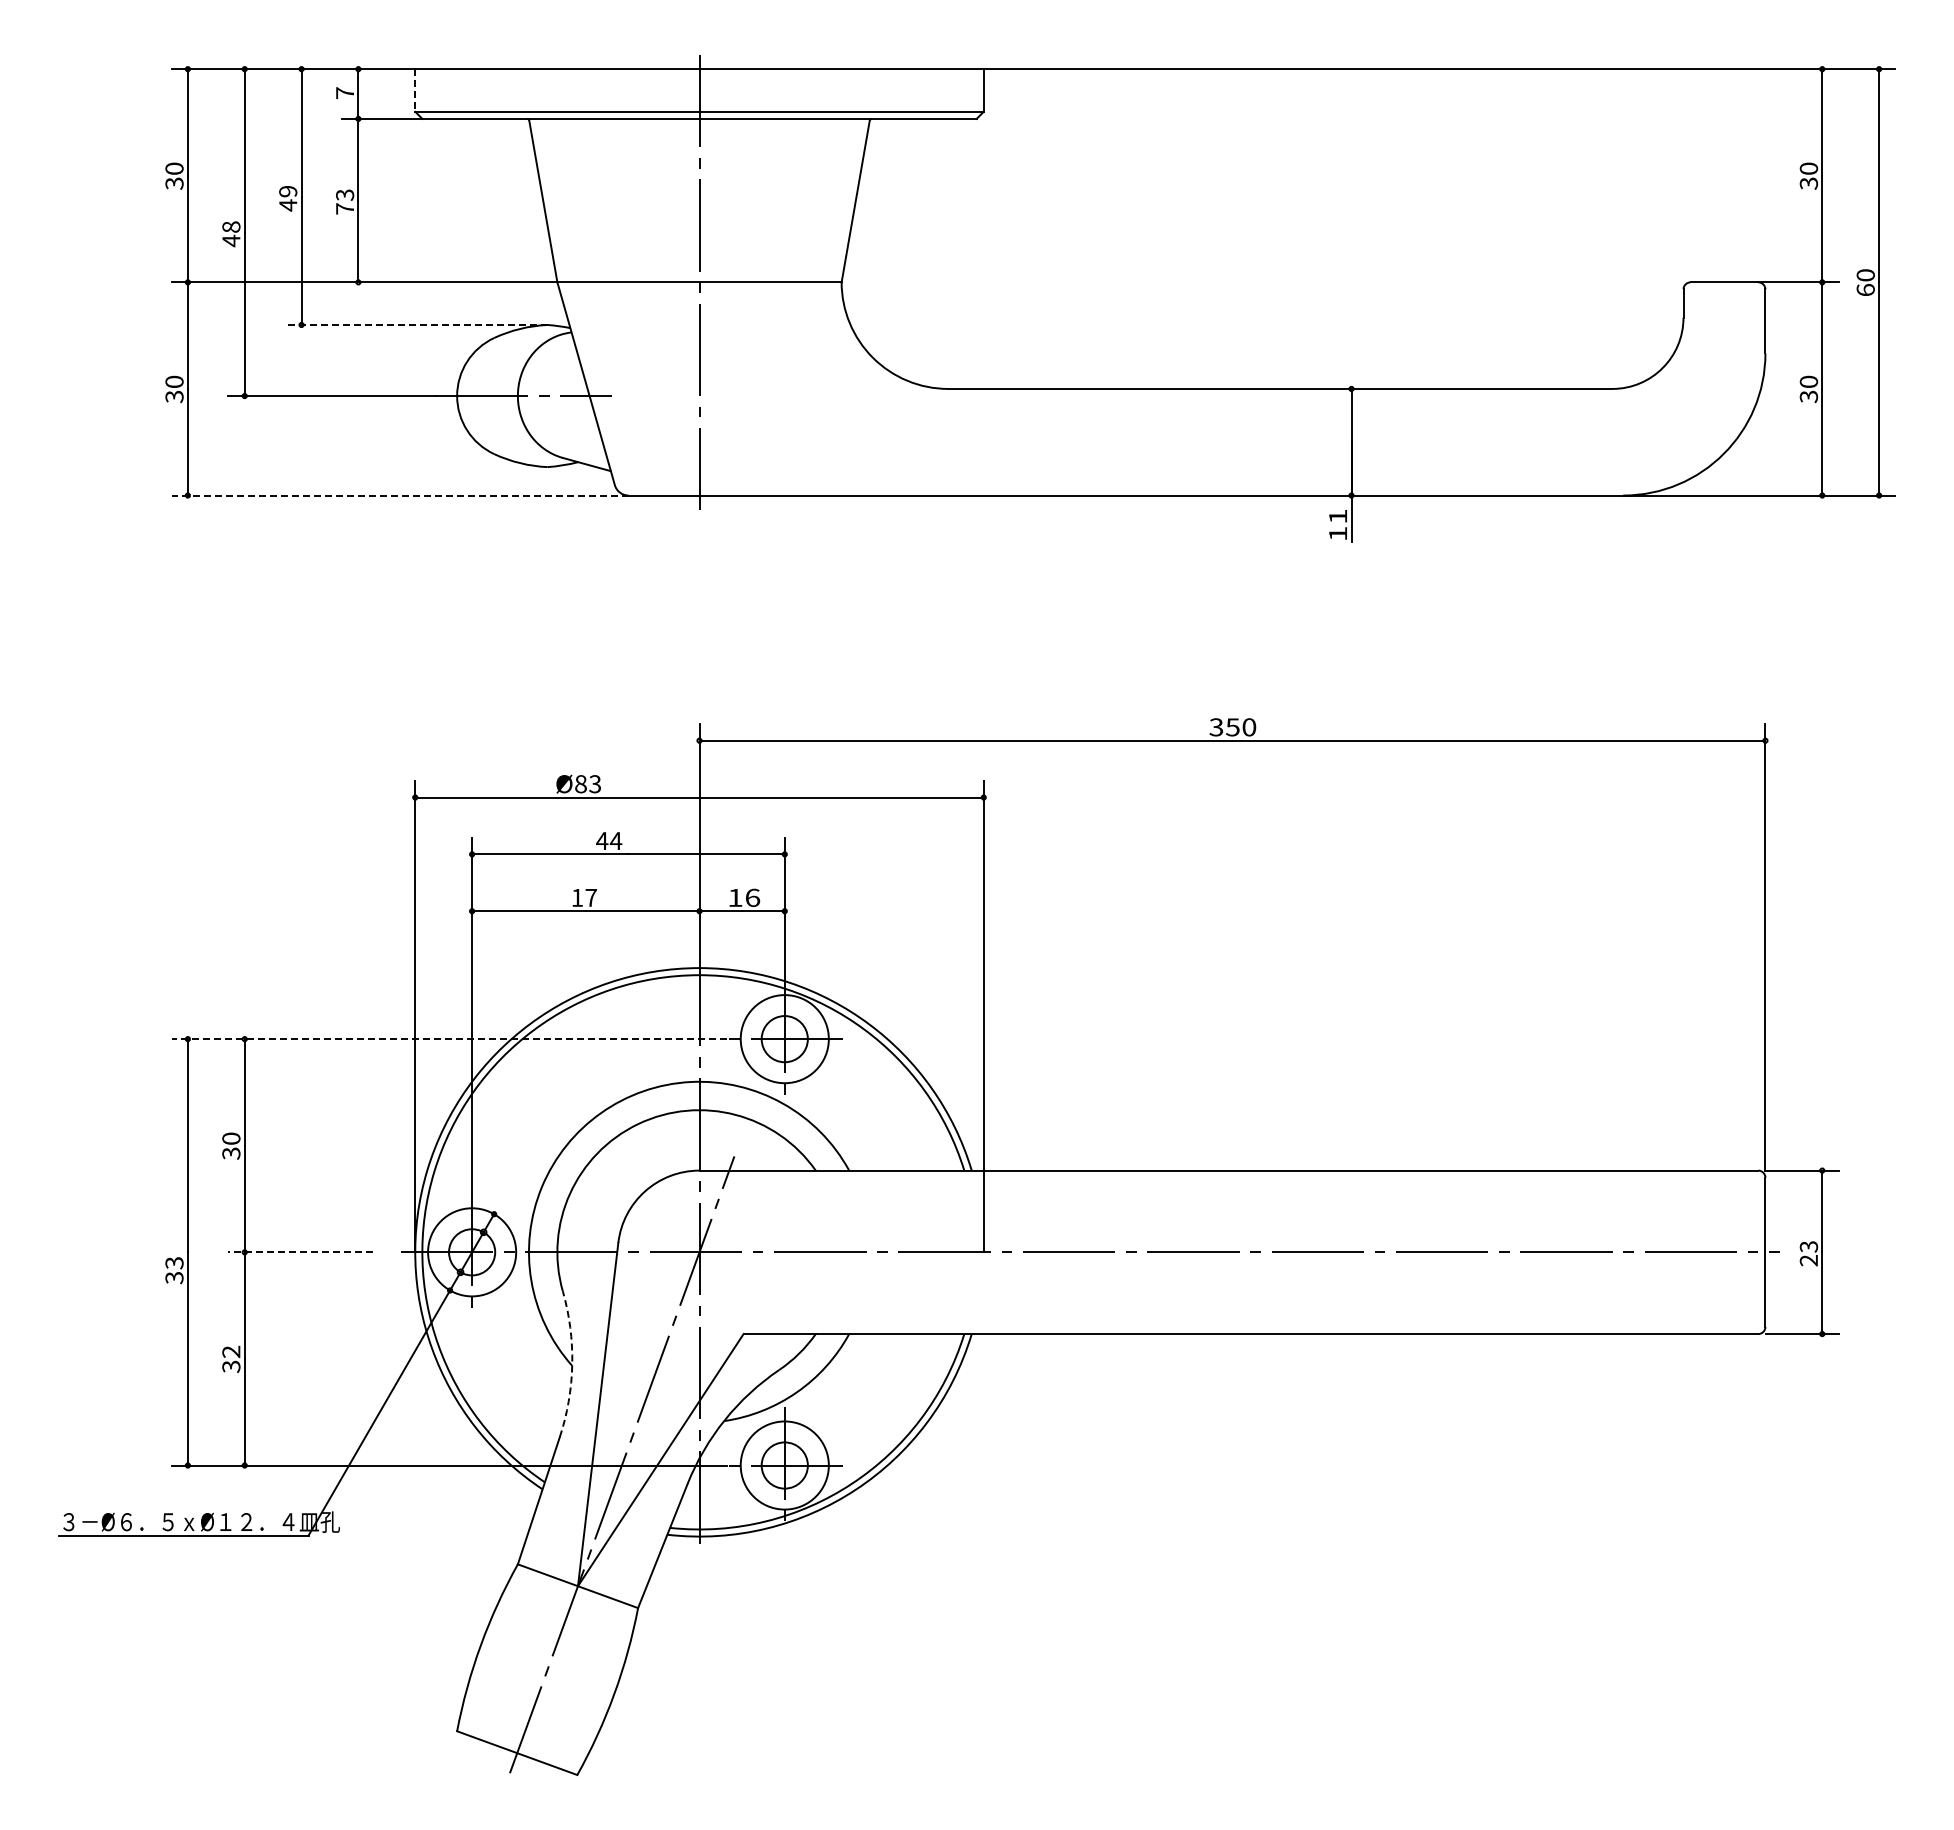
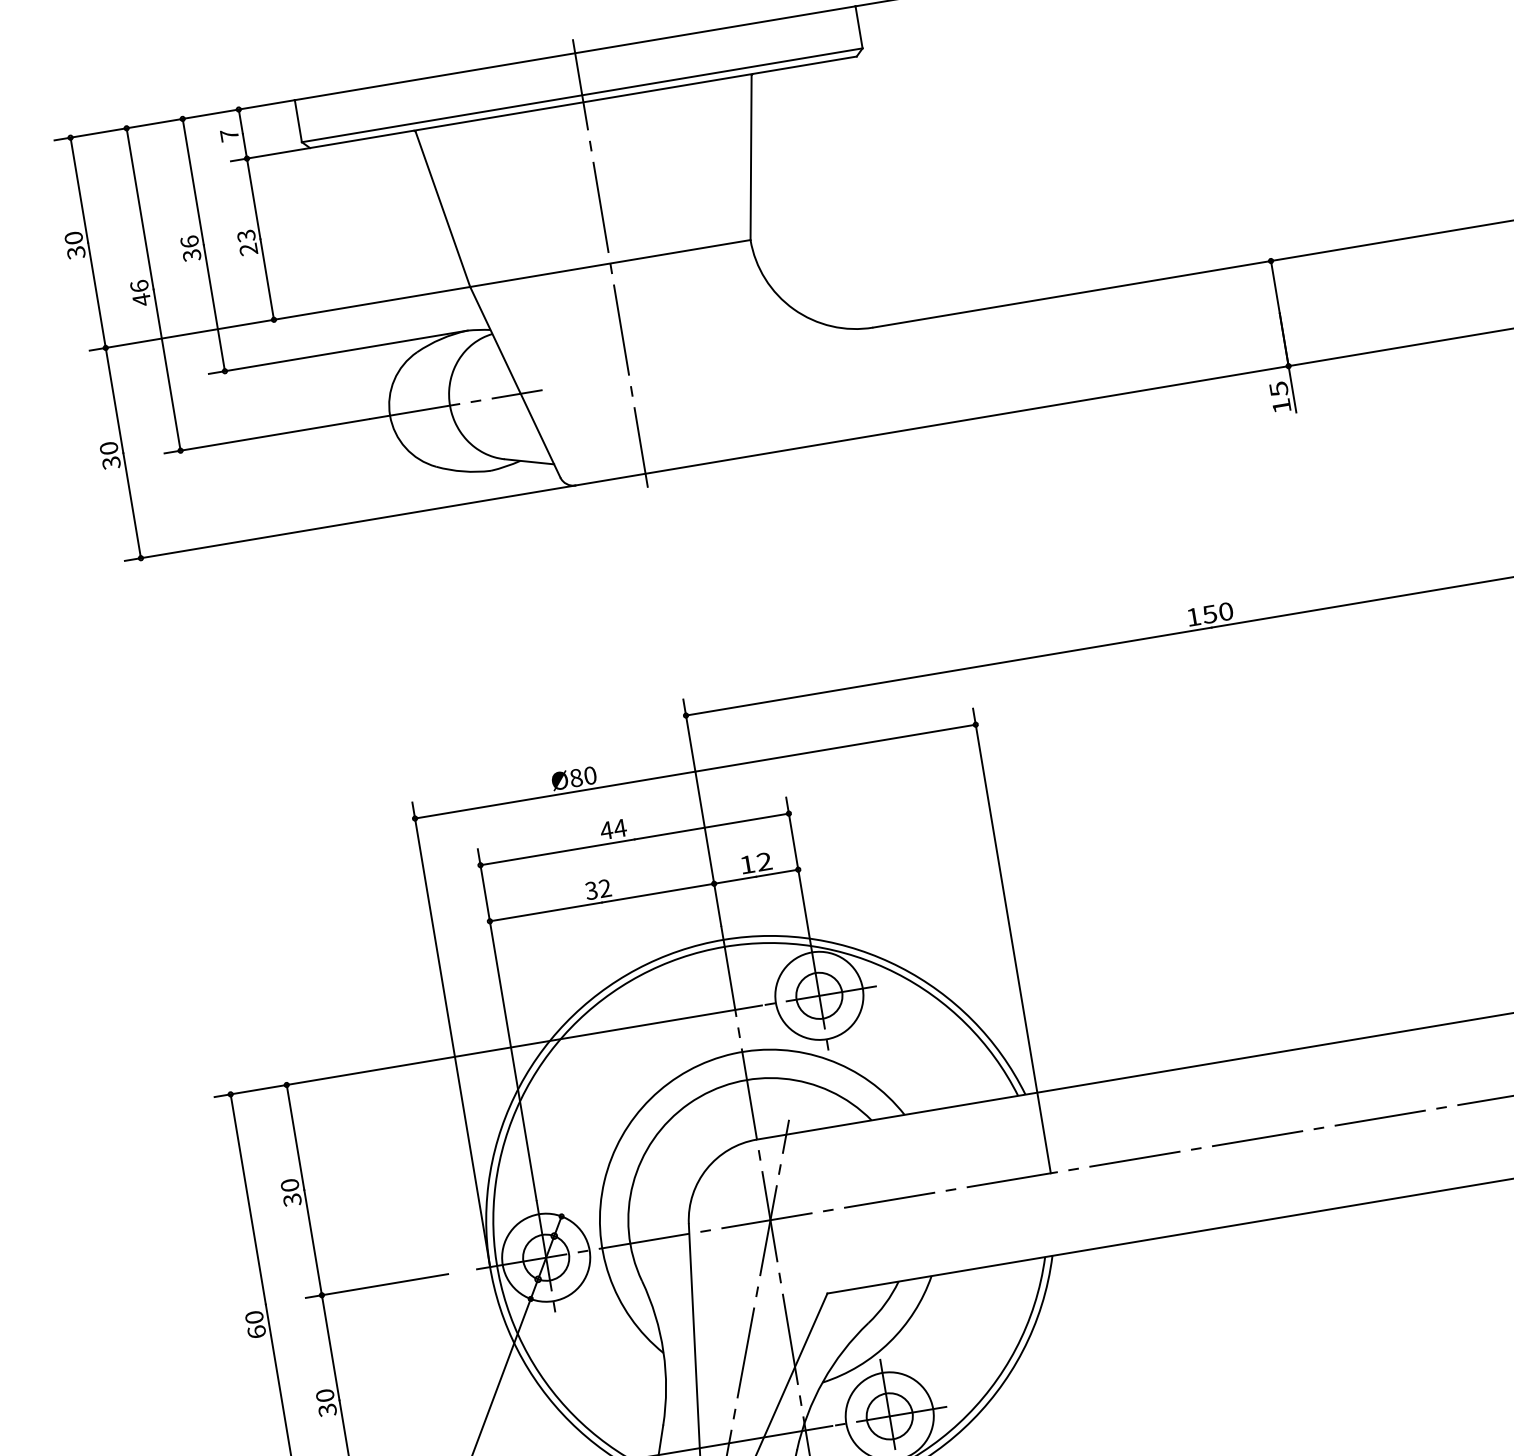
line: (415, 90) -> (298, 121), dashed -> solid
text: (288, 198) -> (191, 248), 49 -> 36
text: (344, 208) -> (248, 249), 73 -> 23
text: (231, 226) -> (139, 285), 48 -> 46
line: (415, 324) -> (337, 351), dashed -> solid
line: (399, 495) -> (349, 523), dashed -> solid
text: (1338, 516) -> (1279, 388), 11 -> 15
text: (1216, 727) -> (1193, 617), 350 -> 150
text: (595, 784) -> (590, 775), Ø83 -> Ø80
text: (583, 897) -> (597, 889), 17 -> 32
text: (752, 897) -> (764, 861), 16 -> 12
line: (448, 1039) -> (487, 1051), dashed -> solid
line: (300, 1252) -> (376, 1286), dashed -> solid
text: (174, 1270) -> (255, 1324), 33 -> 60
text: (231, 1351) -> (325, 1395), 32 -> 30
arc: (572, 1364) -> (663, 1351), dashed -> solid

